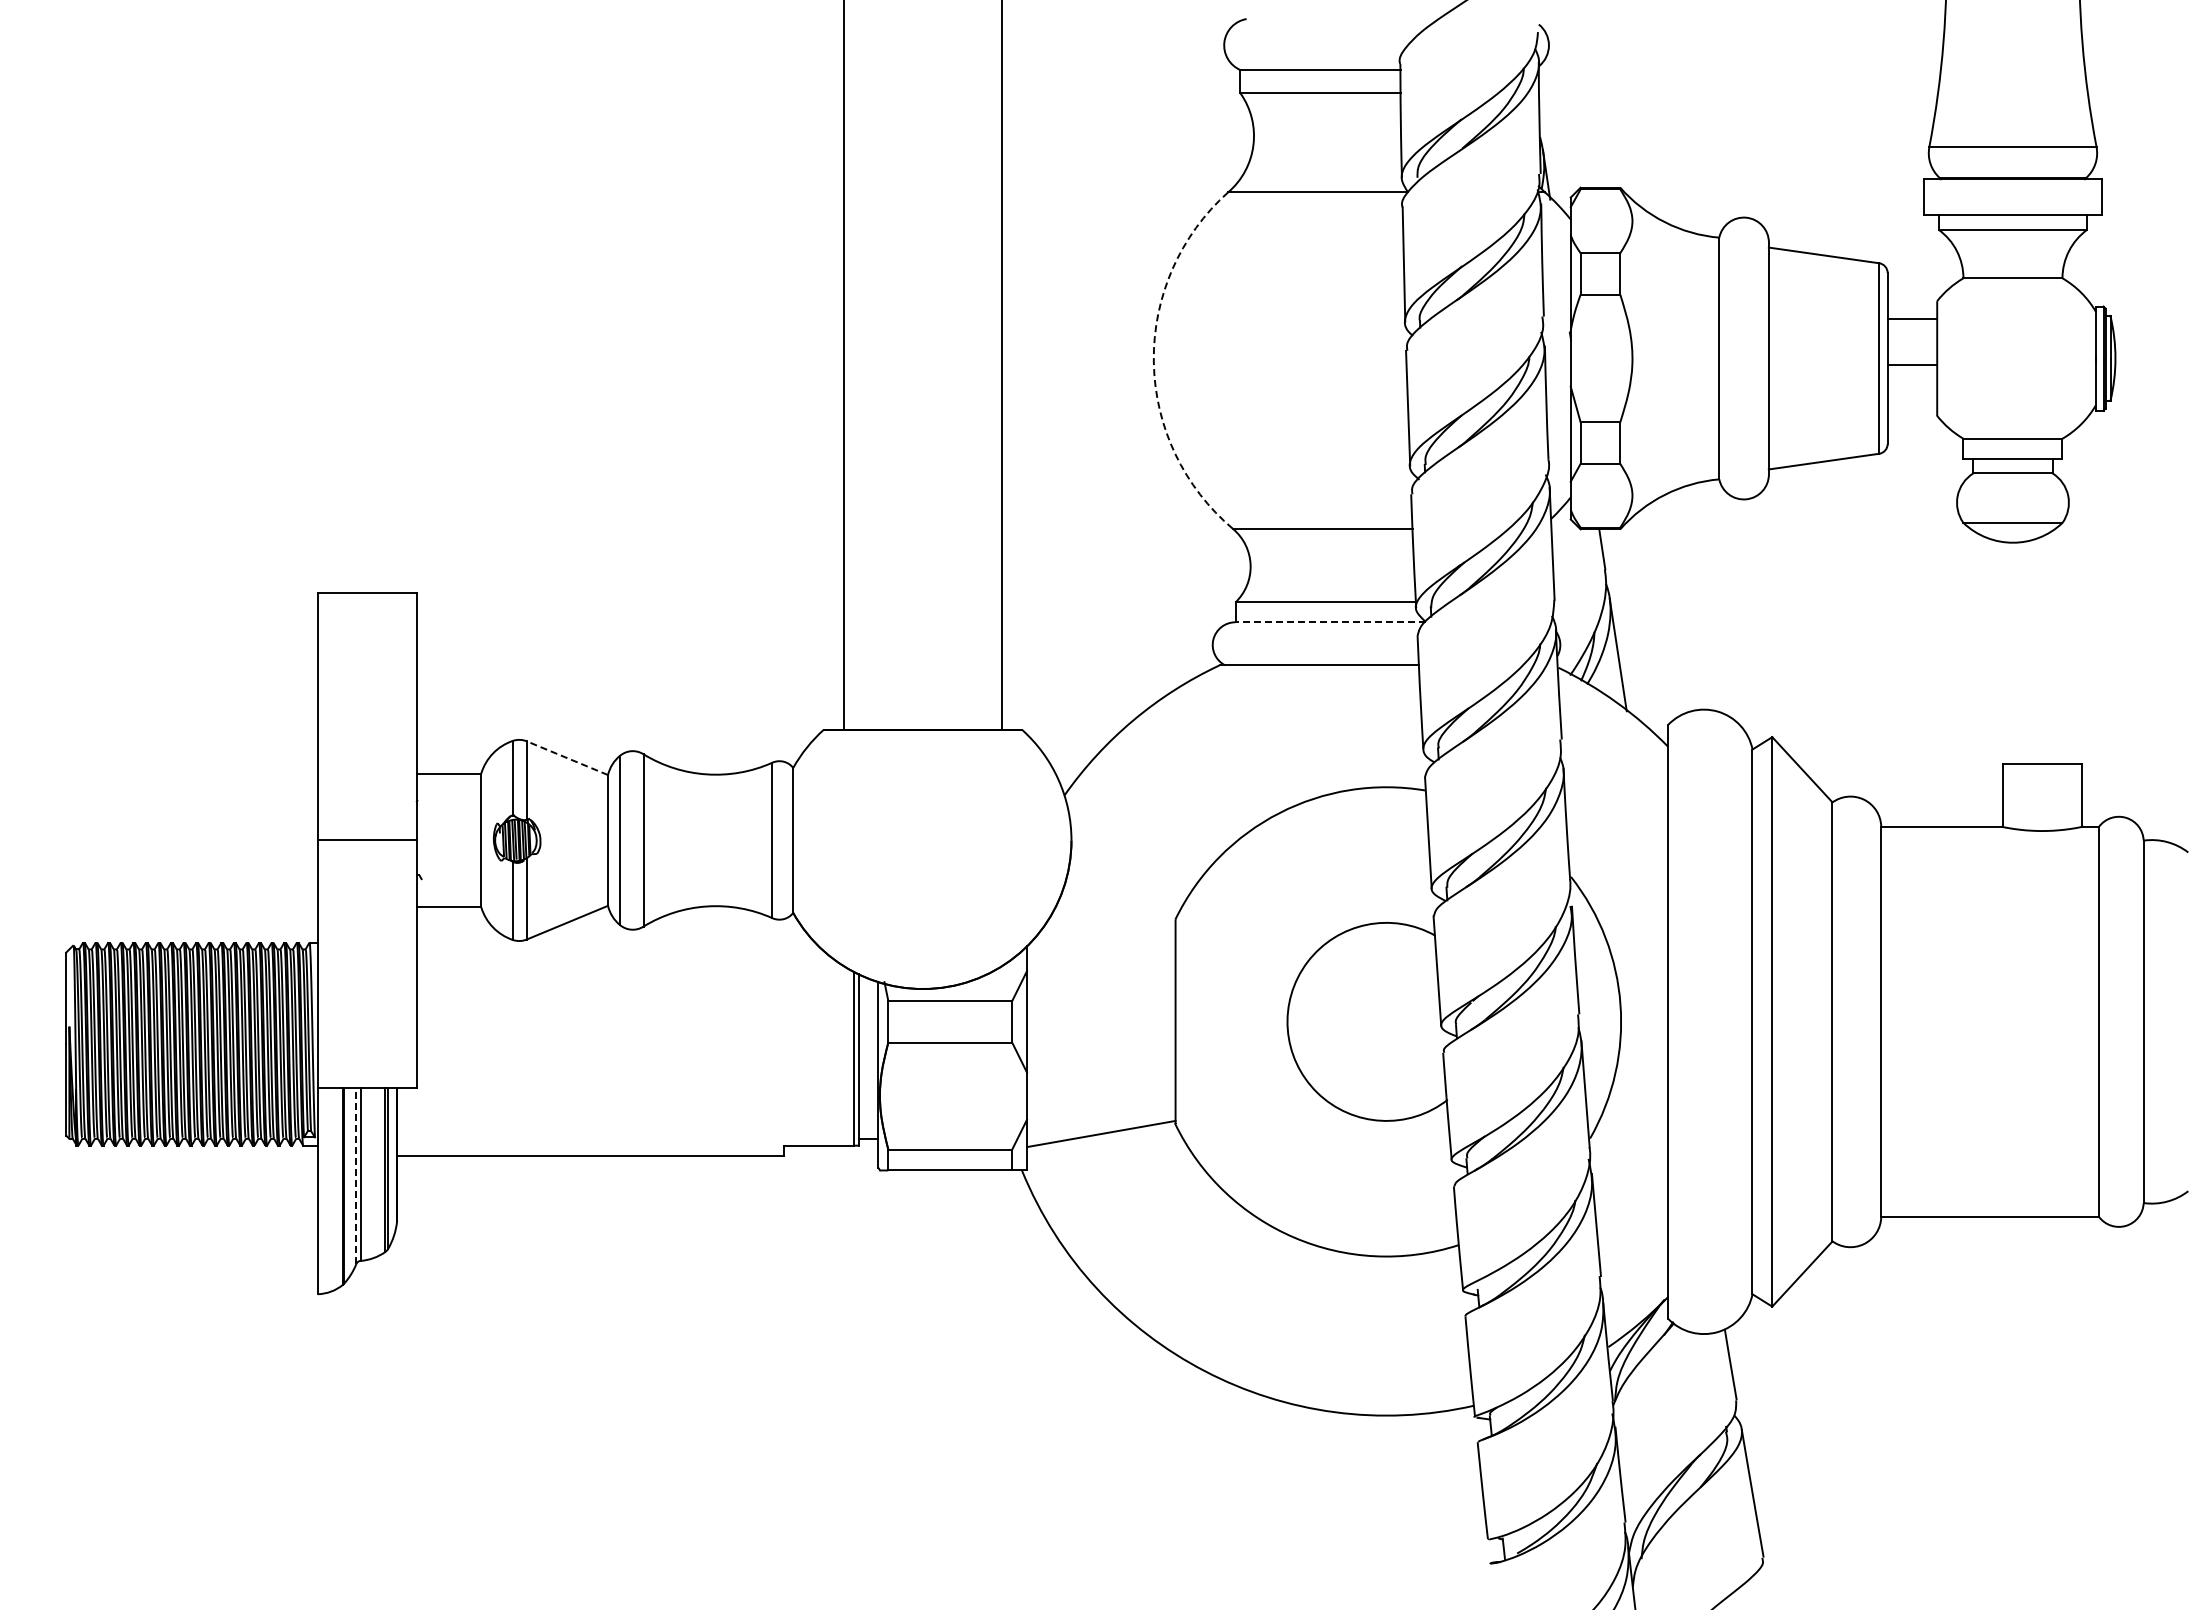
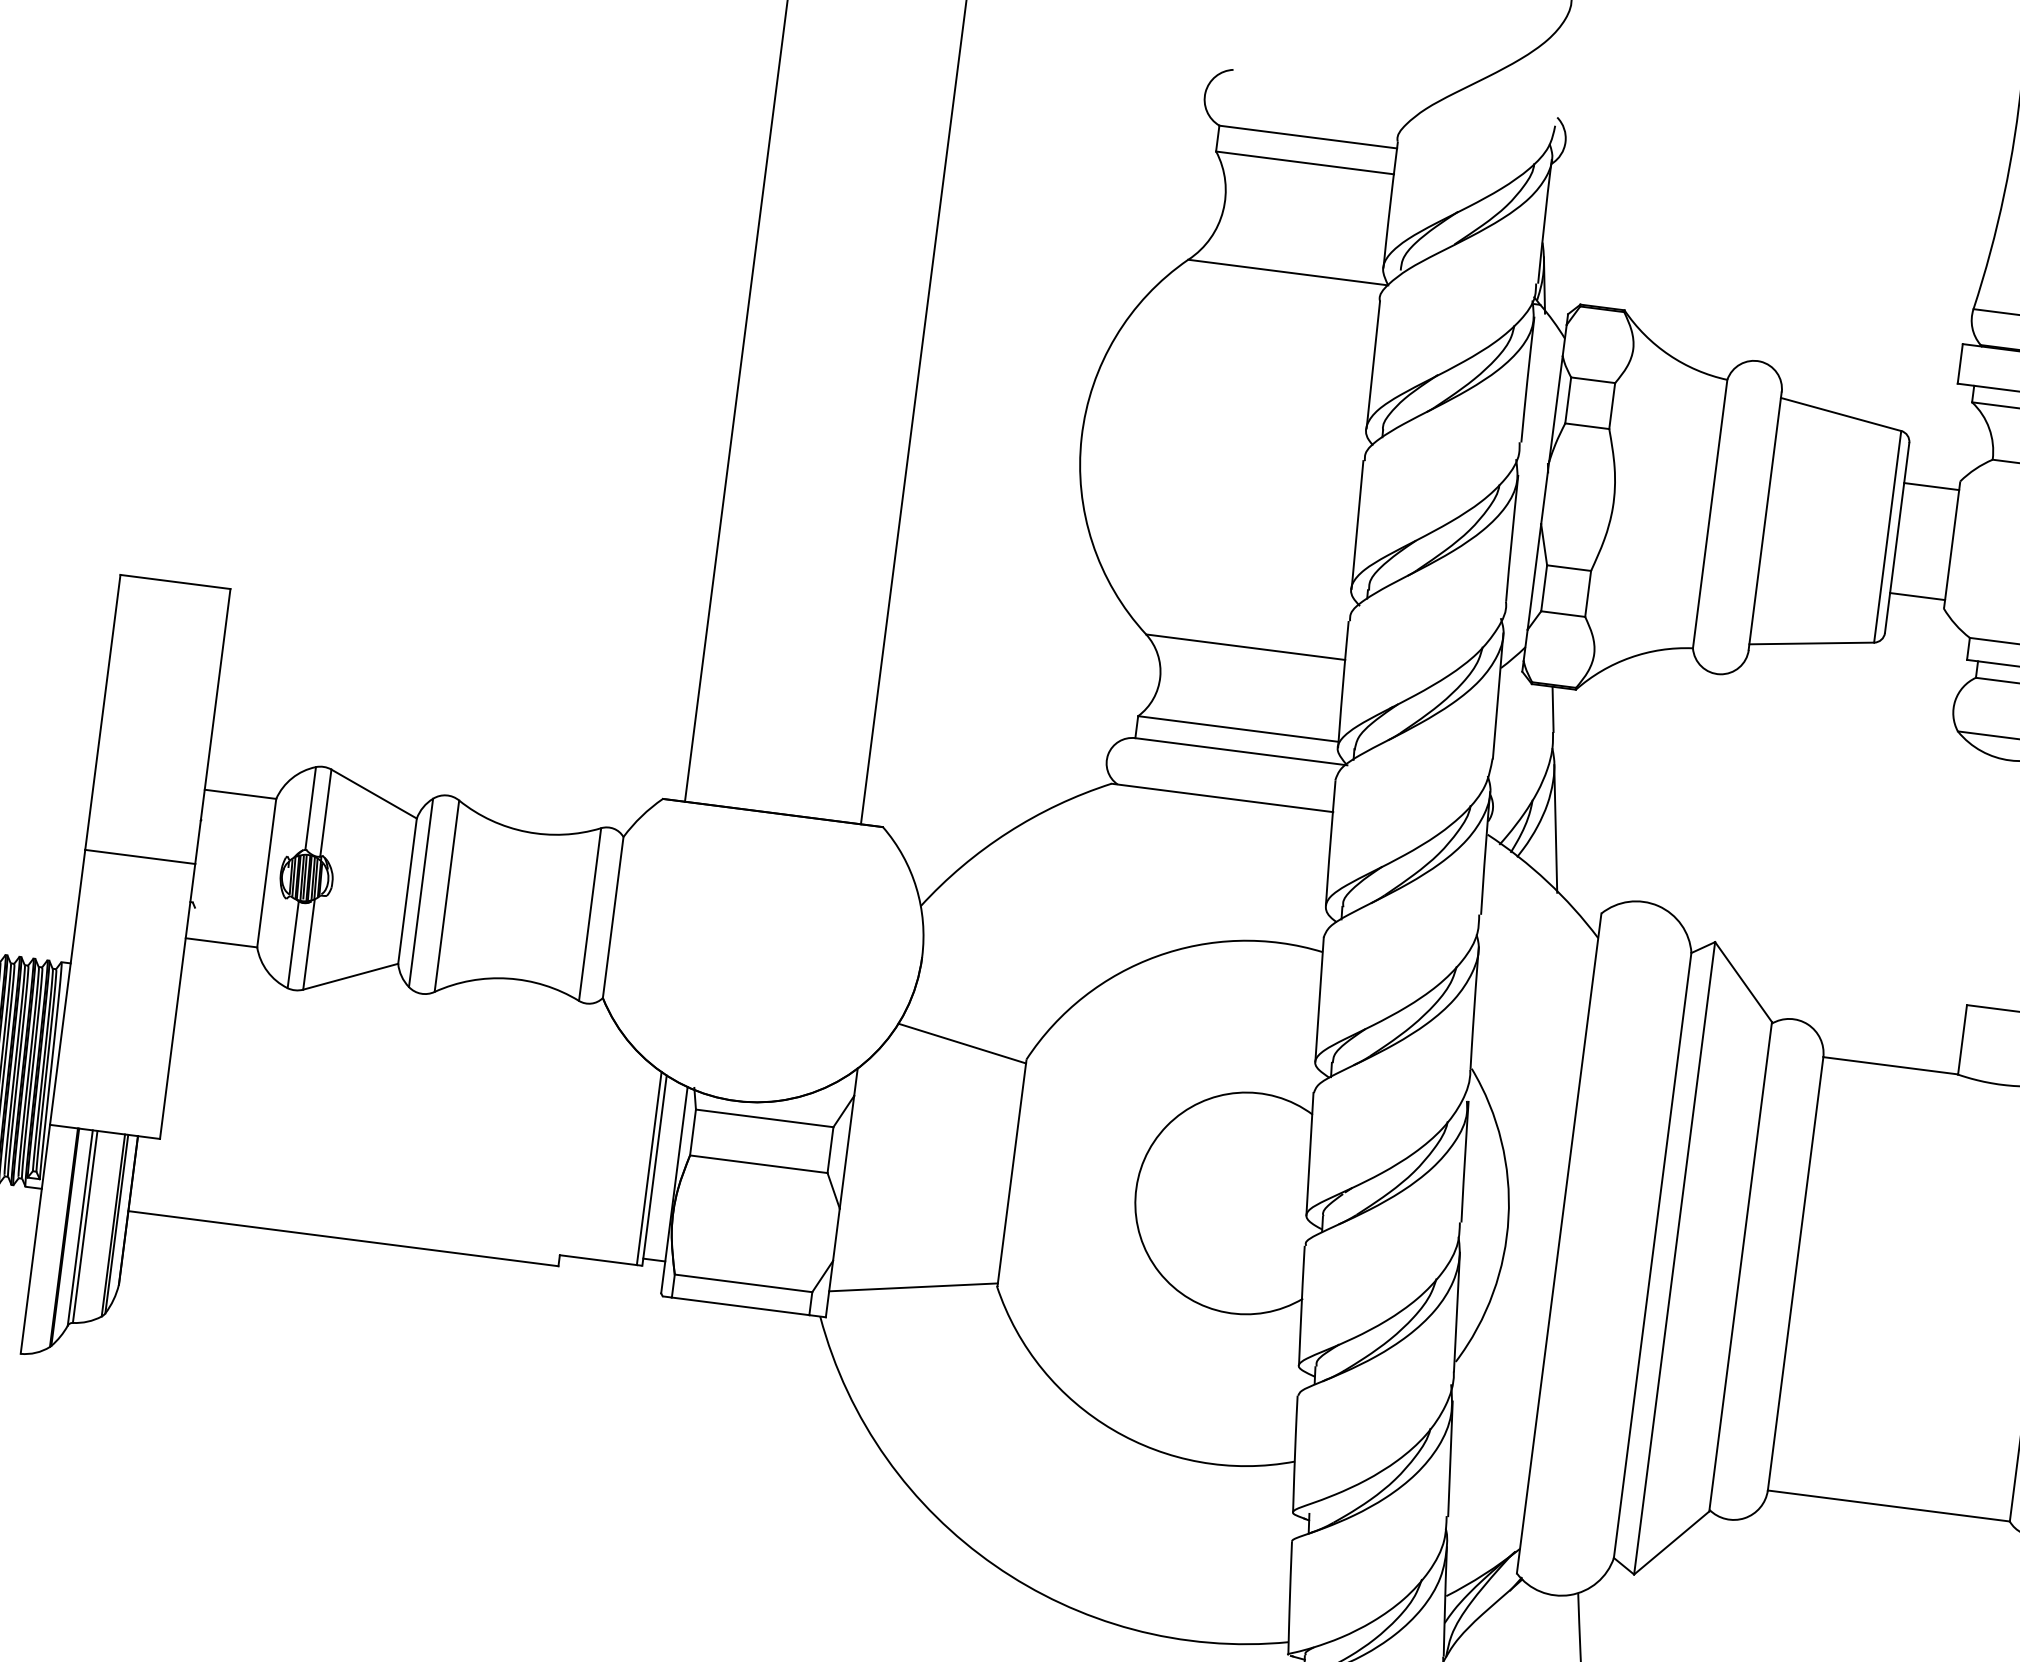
line: (1912, 319) -> (1917, 597), moved
arc: (1153, 361) -> (1081, 436), dashed -> solid
line: (1912, 365) -> (1931, 487), moved
line: (1330, 622) -> (1240, 751), dashed -> solid
line: (567, 758) -> (374, 794), dashed -> solid
line: (1116, 912) -> (961, 1043), added
line: (356, 1176) -> (80, 1228), dashed -> solid

